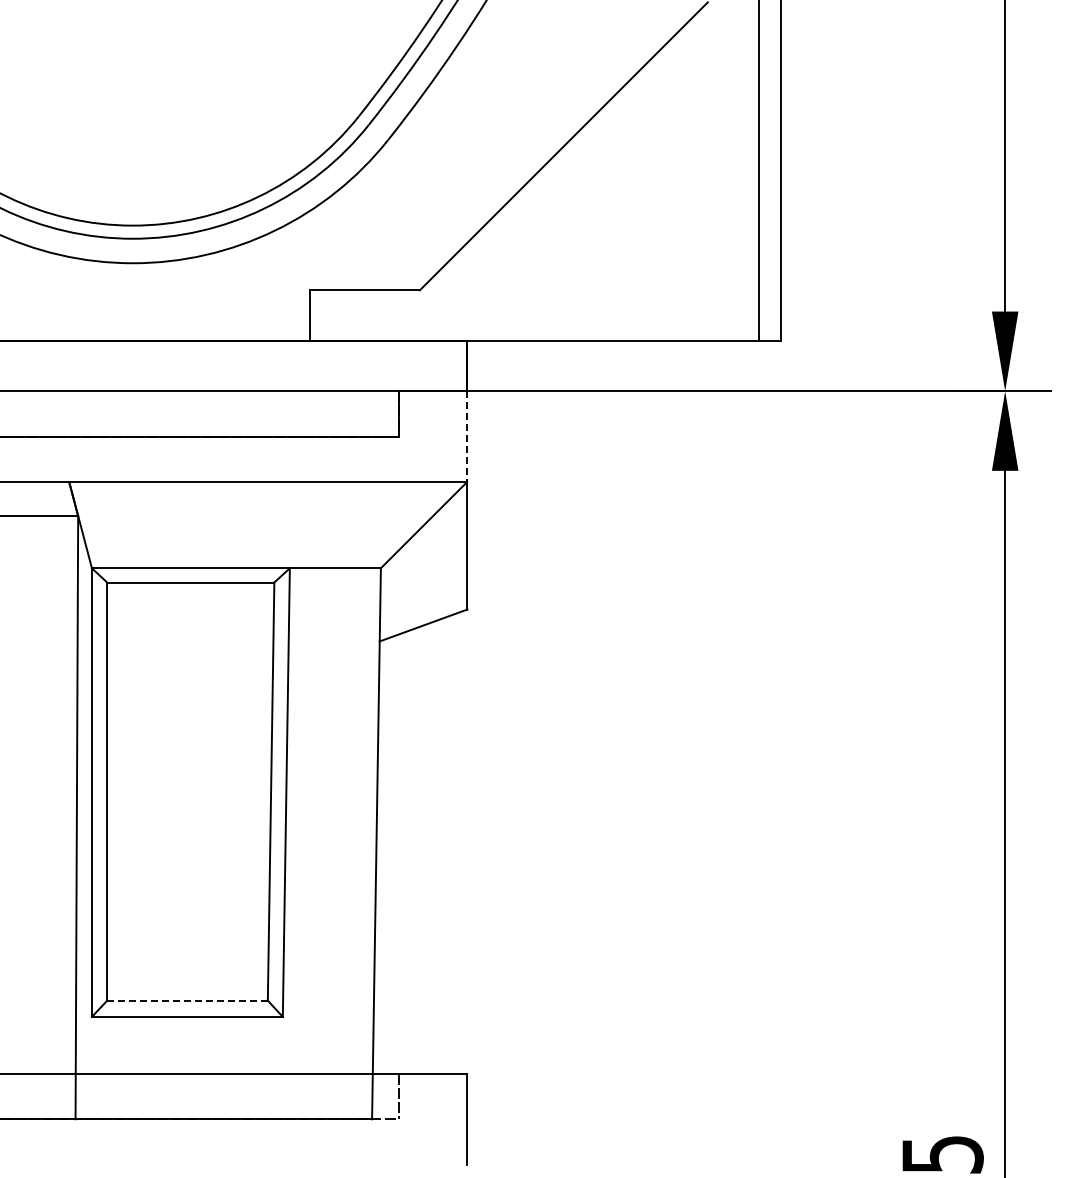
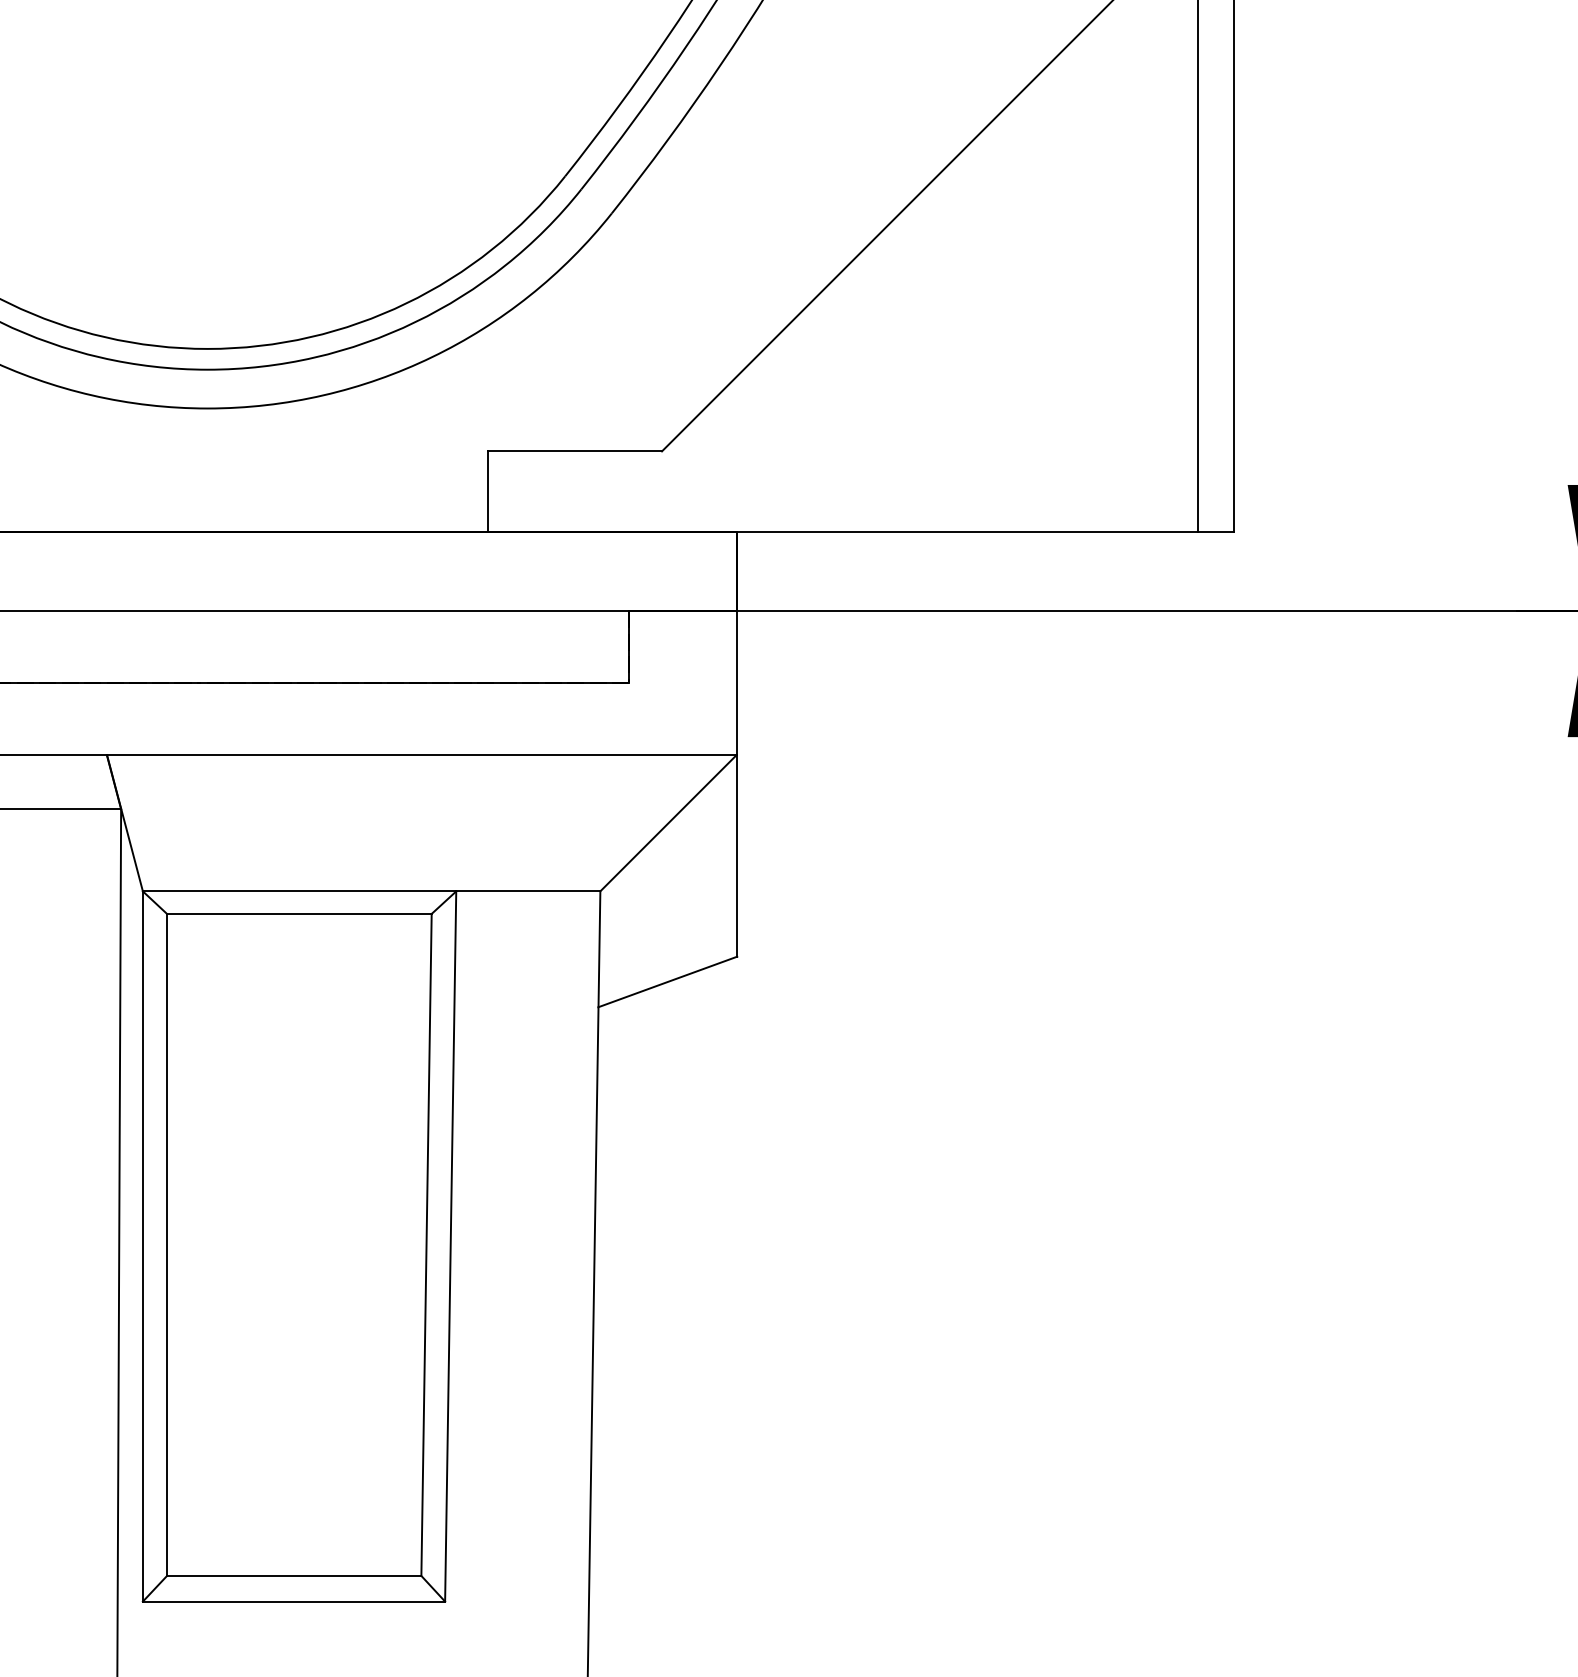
line: (467, 436) -> (737, 682), dashed -> solid
line: (188, 1000) -> (295, 1575), dashed -> solid

